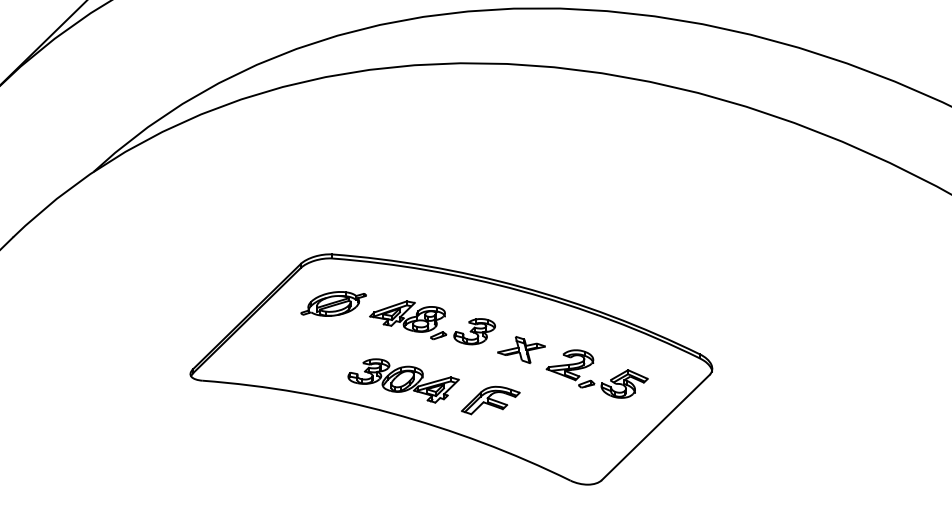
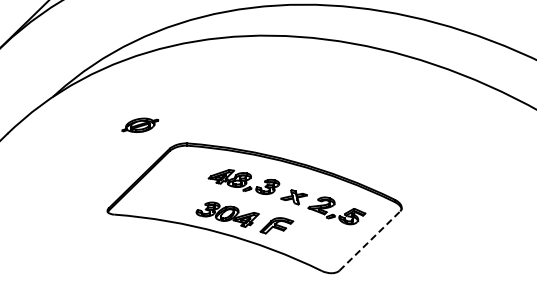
part: (334, 302) -> (140, 124), moved
line: (656, 426) -> (370, 240), solid -> dashed

